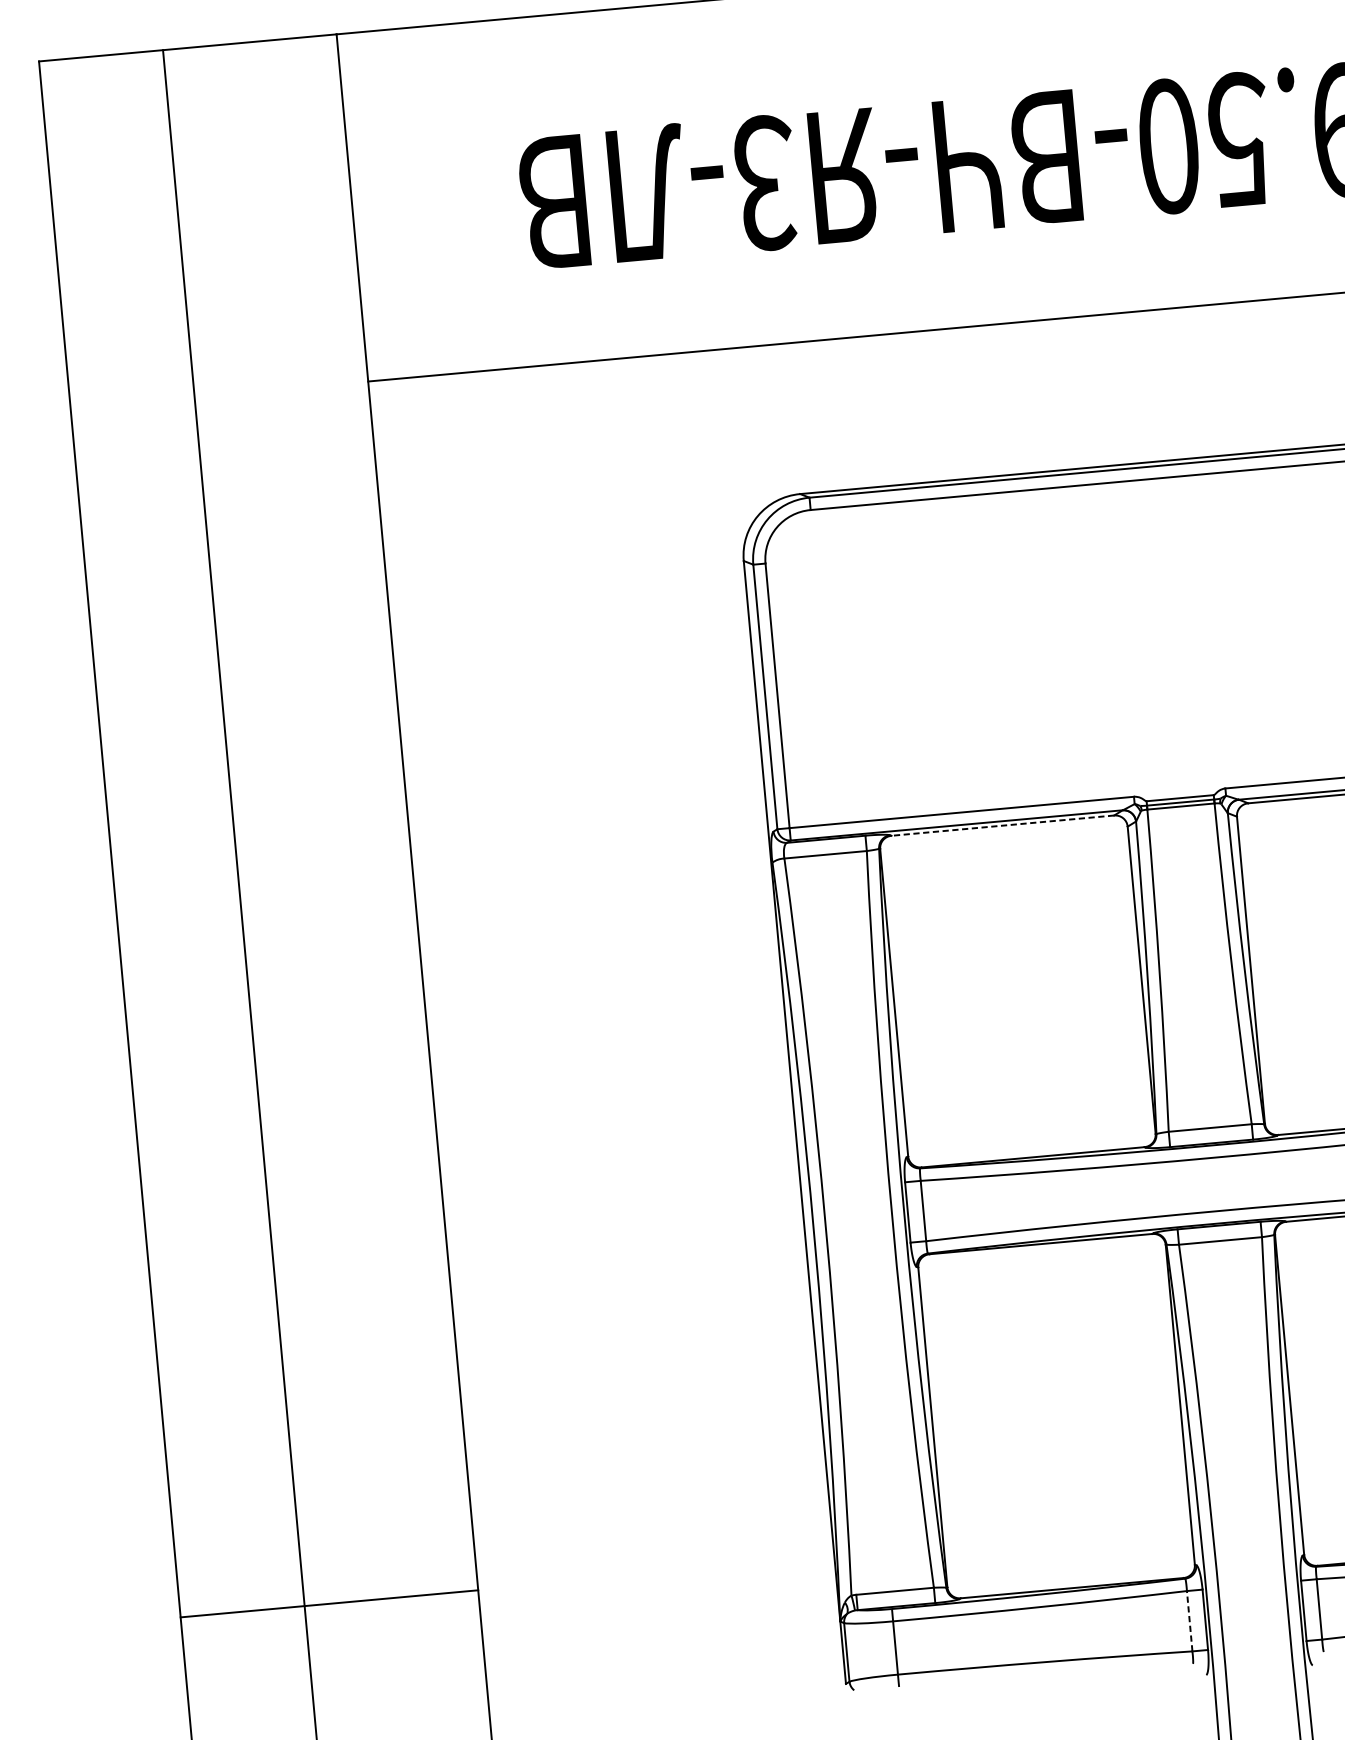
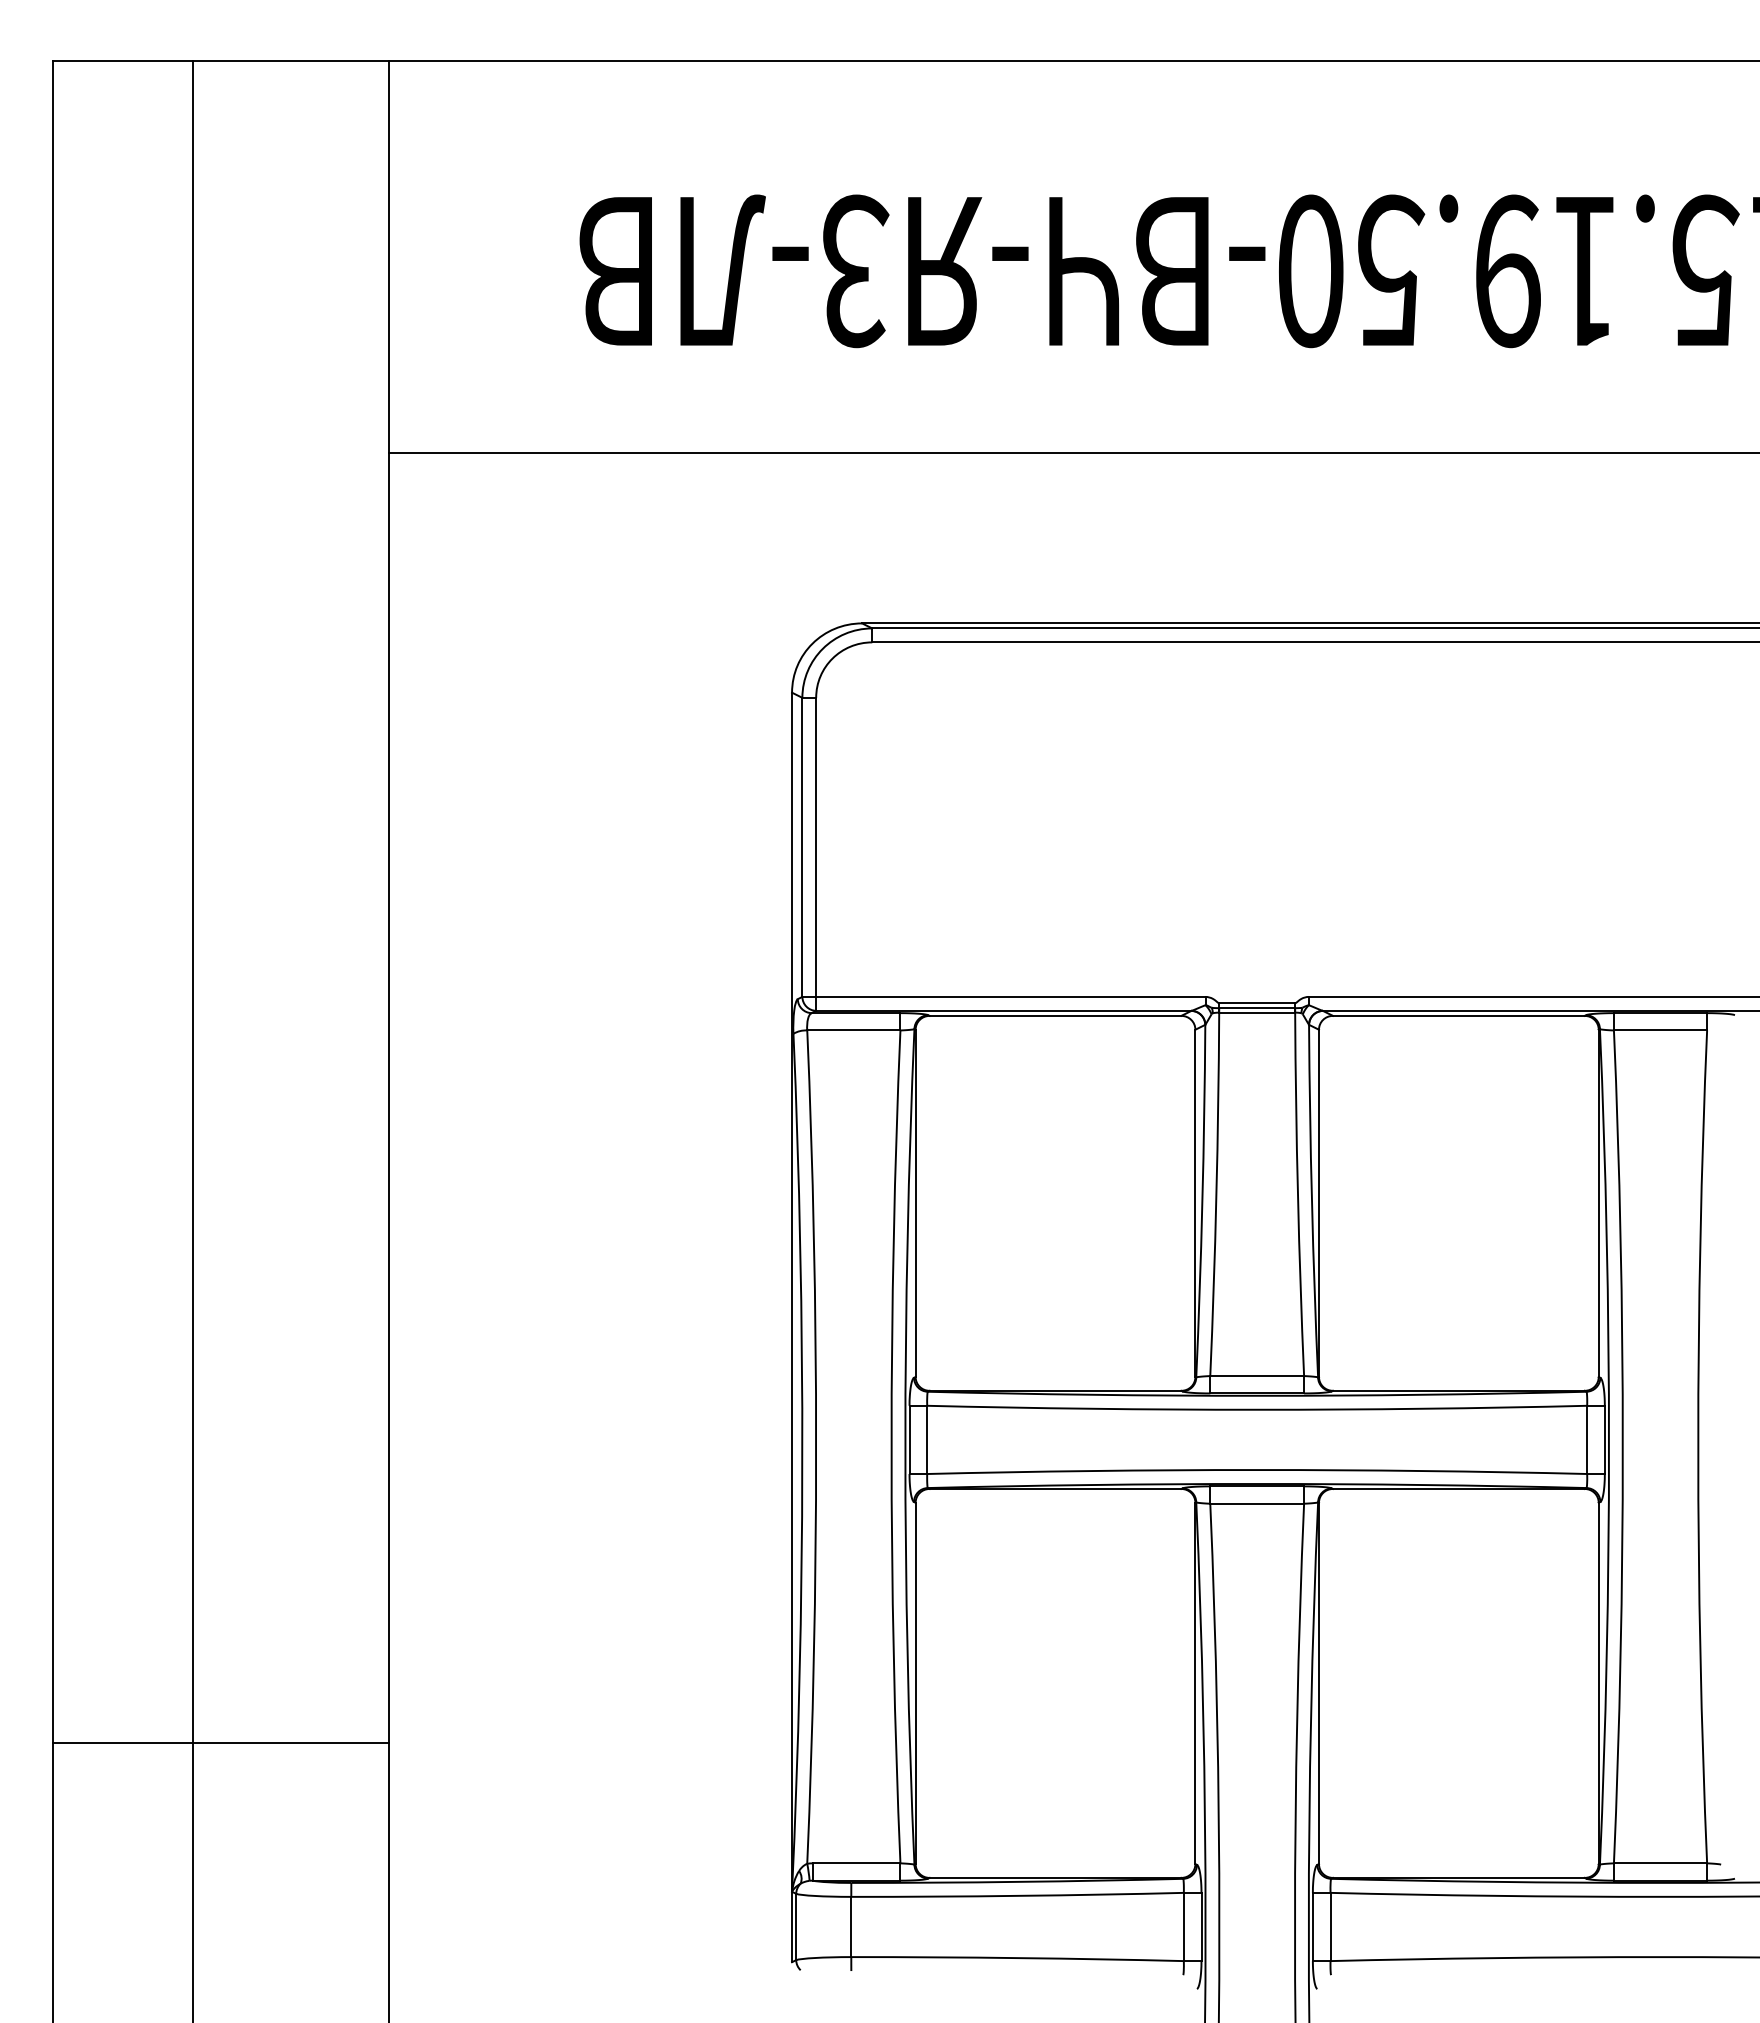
line: (1002, 825) -> (1055, 1015), dashed -> solid
line: (328, 1603) -> (220, 1742), moved
line: (1189, 1620) -> (1183, 1926), dashed -> solid

